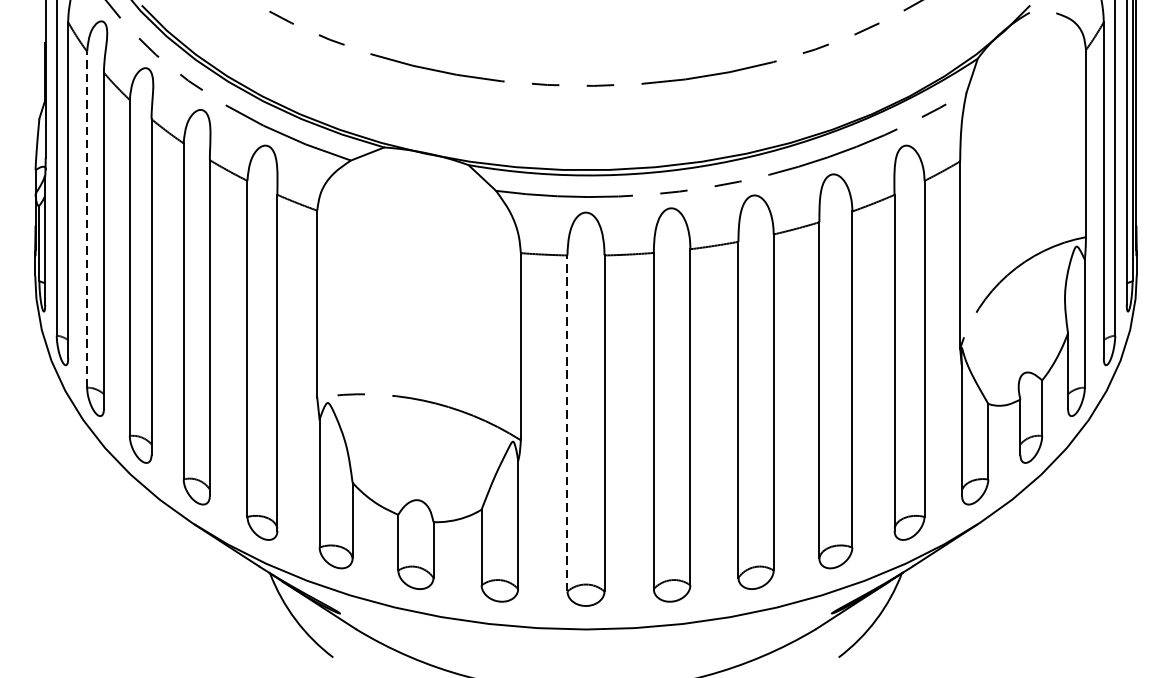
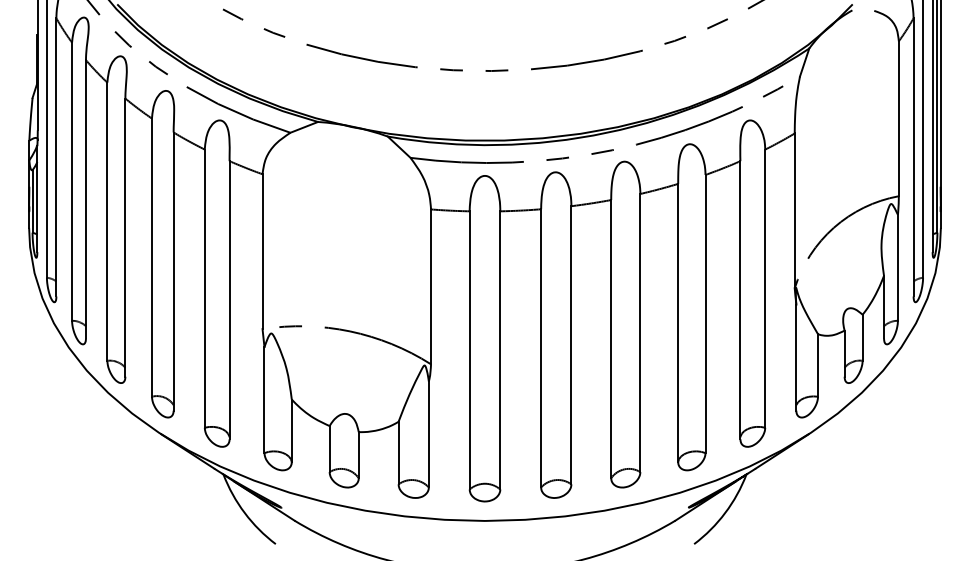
line: (87, 219) -> (72, 181), dashed -> solid
line: (567, 422) -> (469, 349), dashed -> solid

